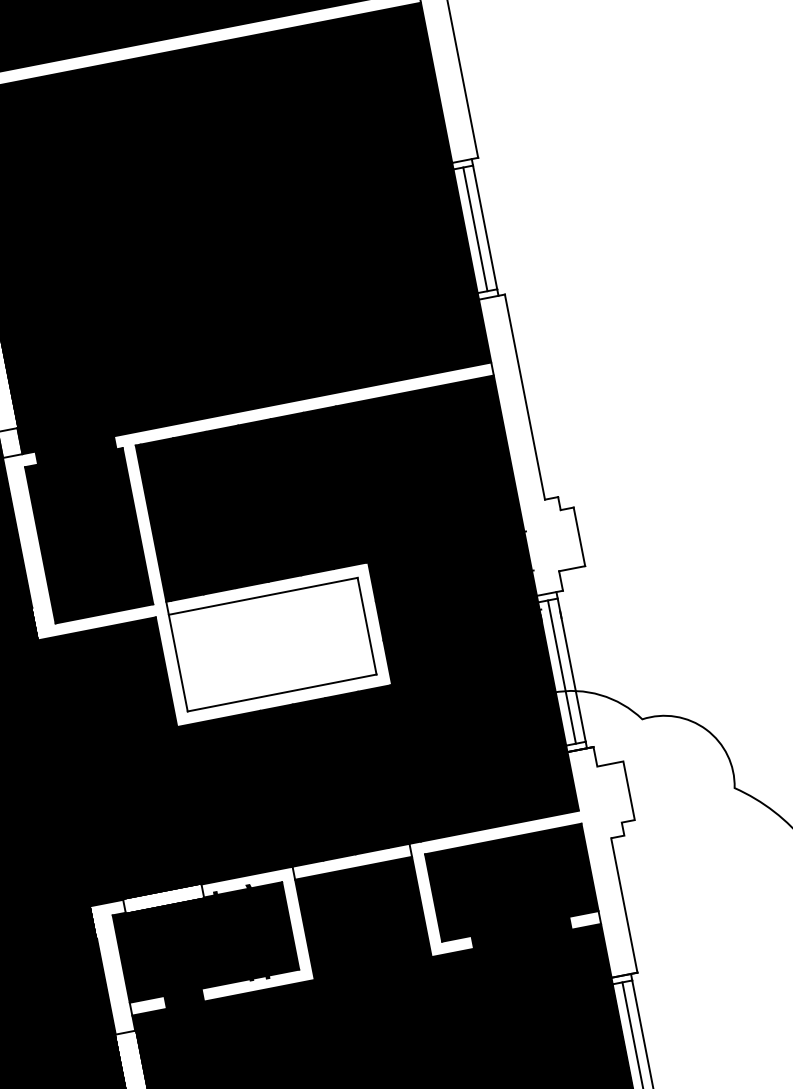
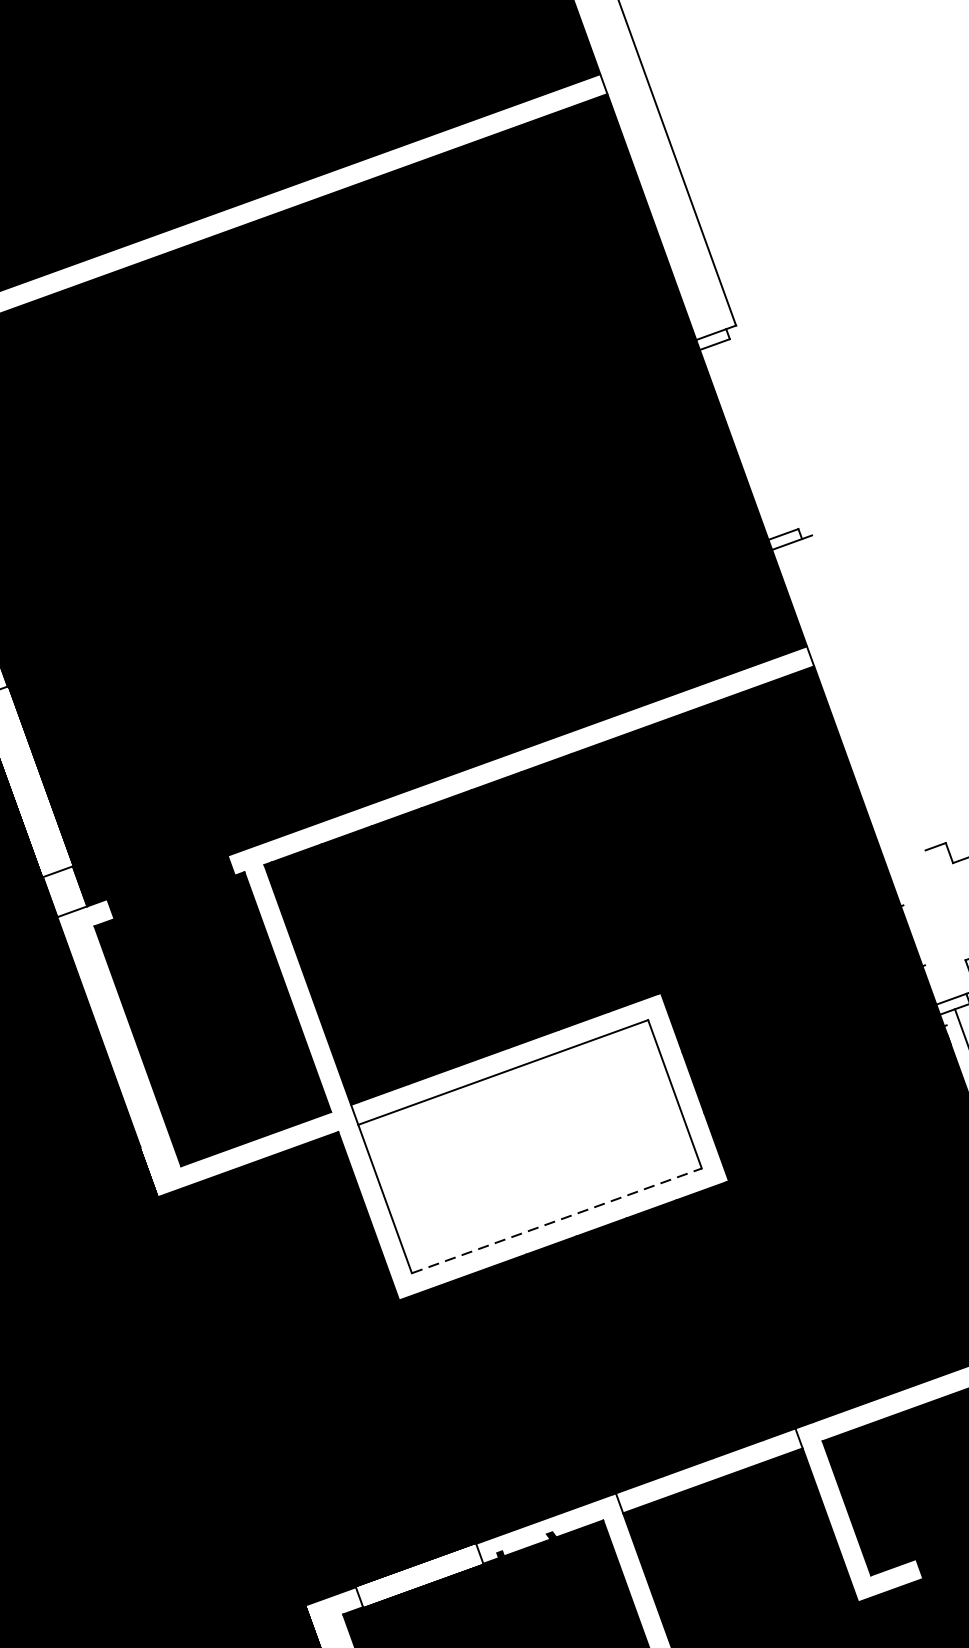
line: (485, 227) -> (764, 434), removed
line: (475, 229) -> (749, 439), removed
line: (524, 396) -> (867, 692), removed
line: (282, 692) -> (557, 1219), solid -> dashed

